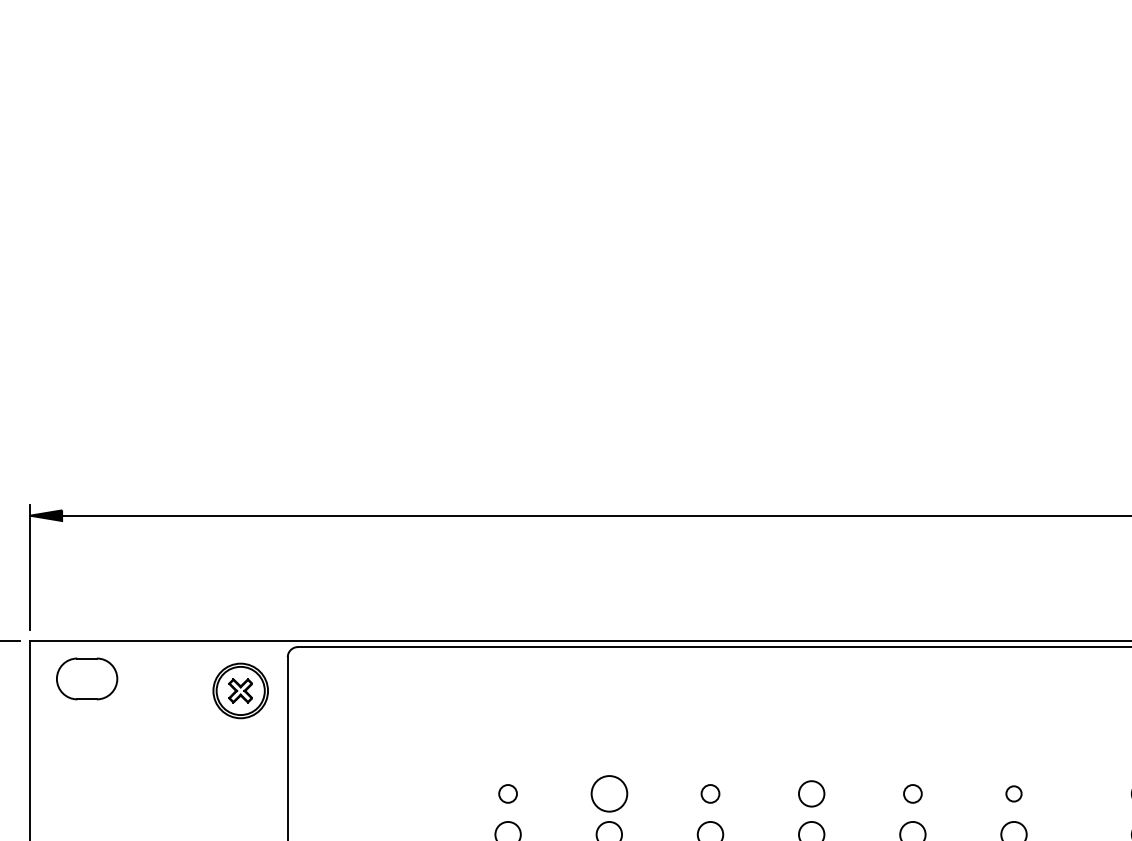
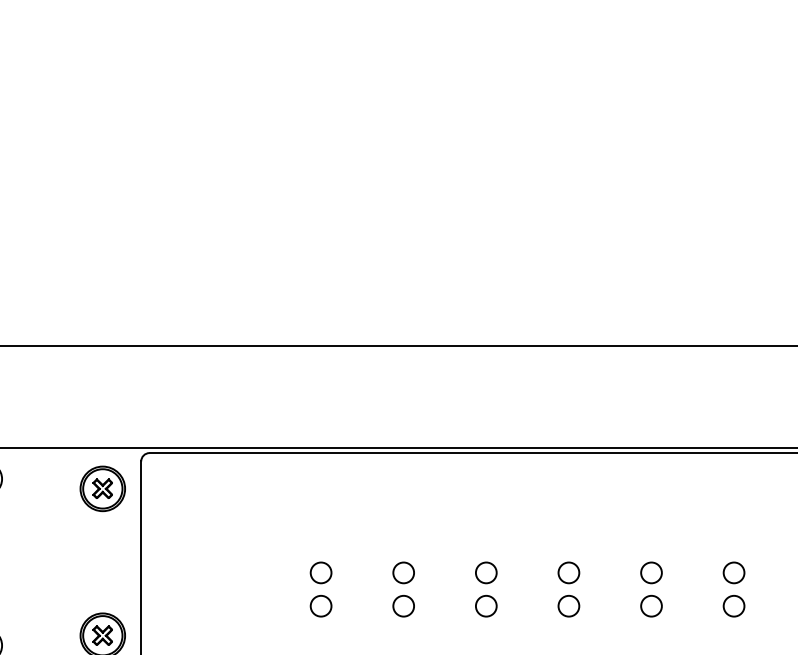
circle: (507, 793) -> (320, 572), size x1.43
circle: (608, 793) -> (403, 572), size x0.71
circle: (710, 793) -> (486, 572), size x1.43
circle: (912, 793) -> (651, 572), size x1.43
circle: (1013, 793) -> (733, 572), size x1.67

